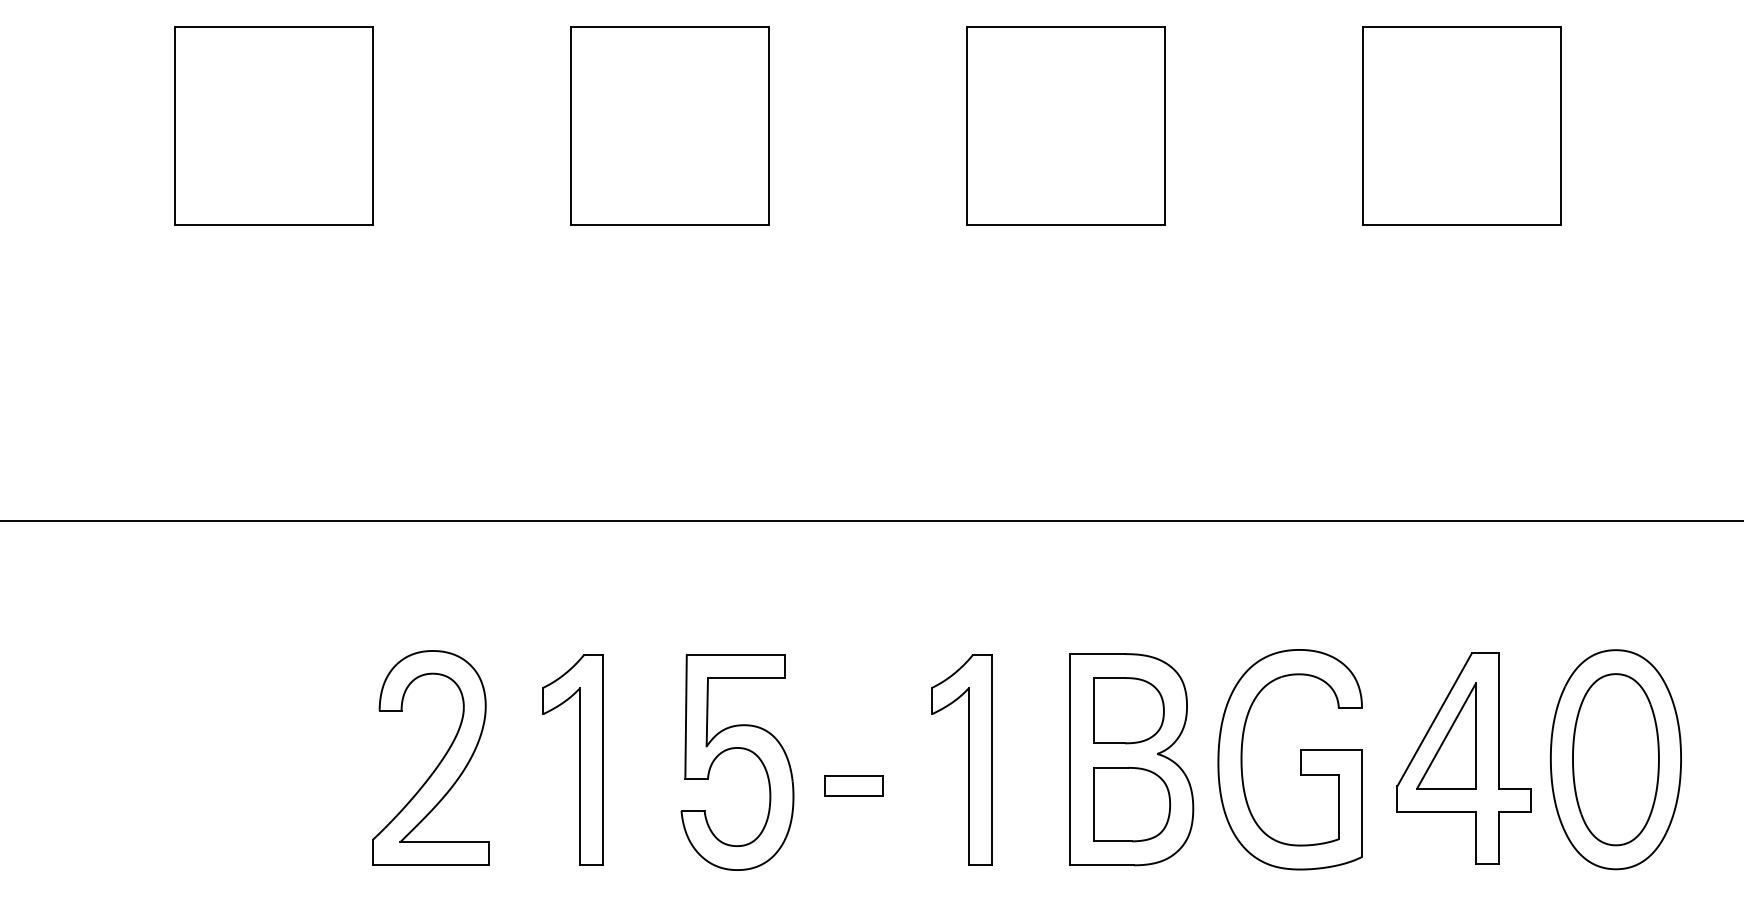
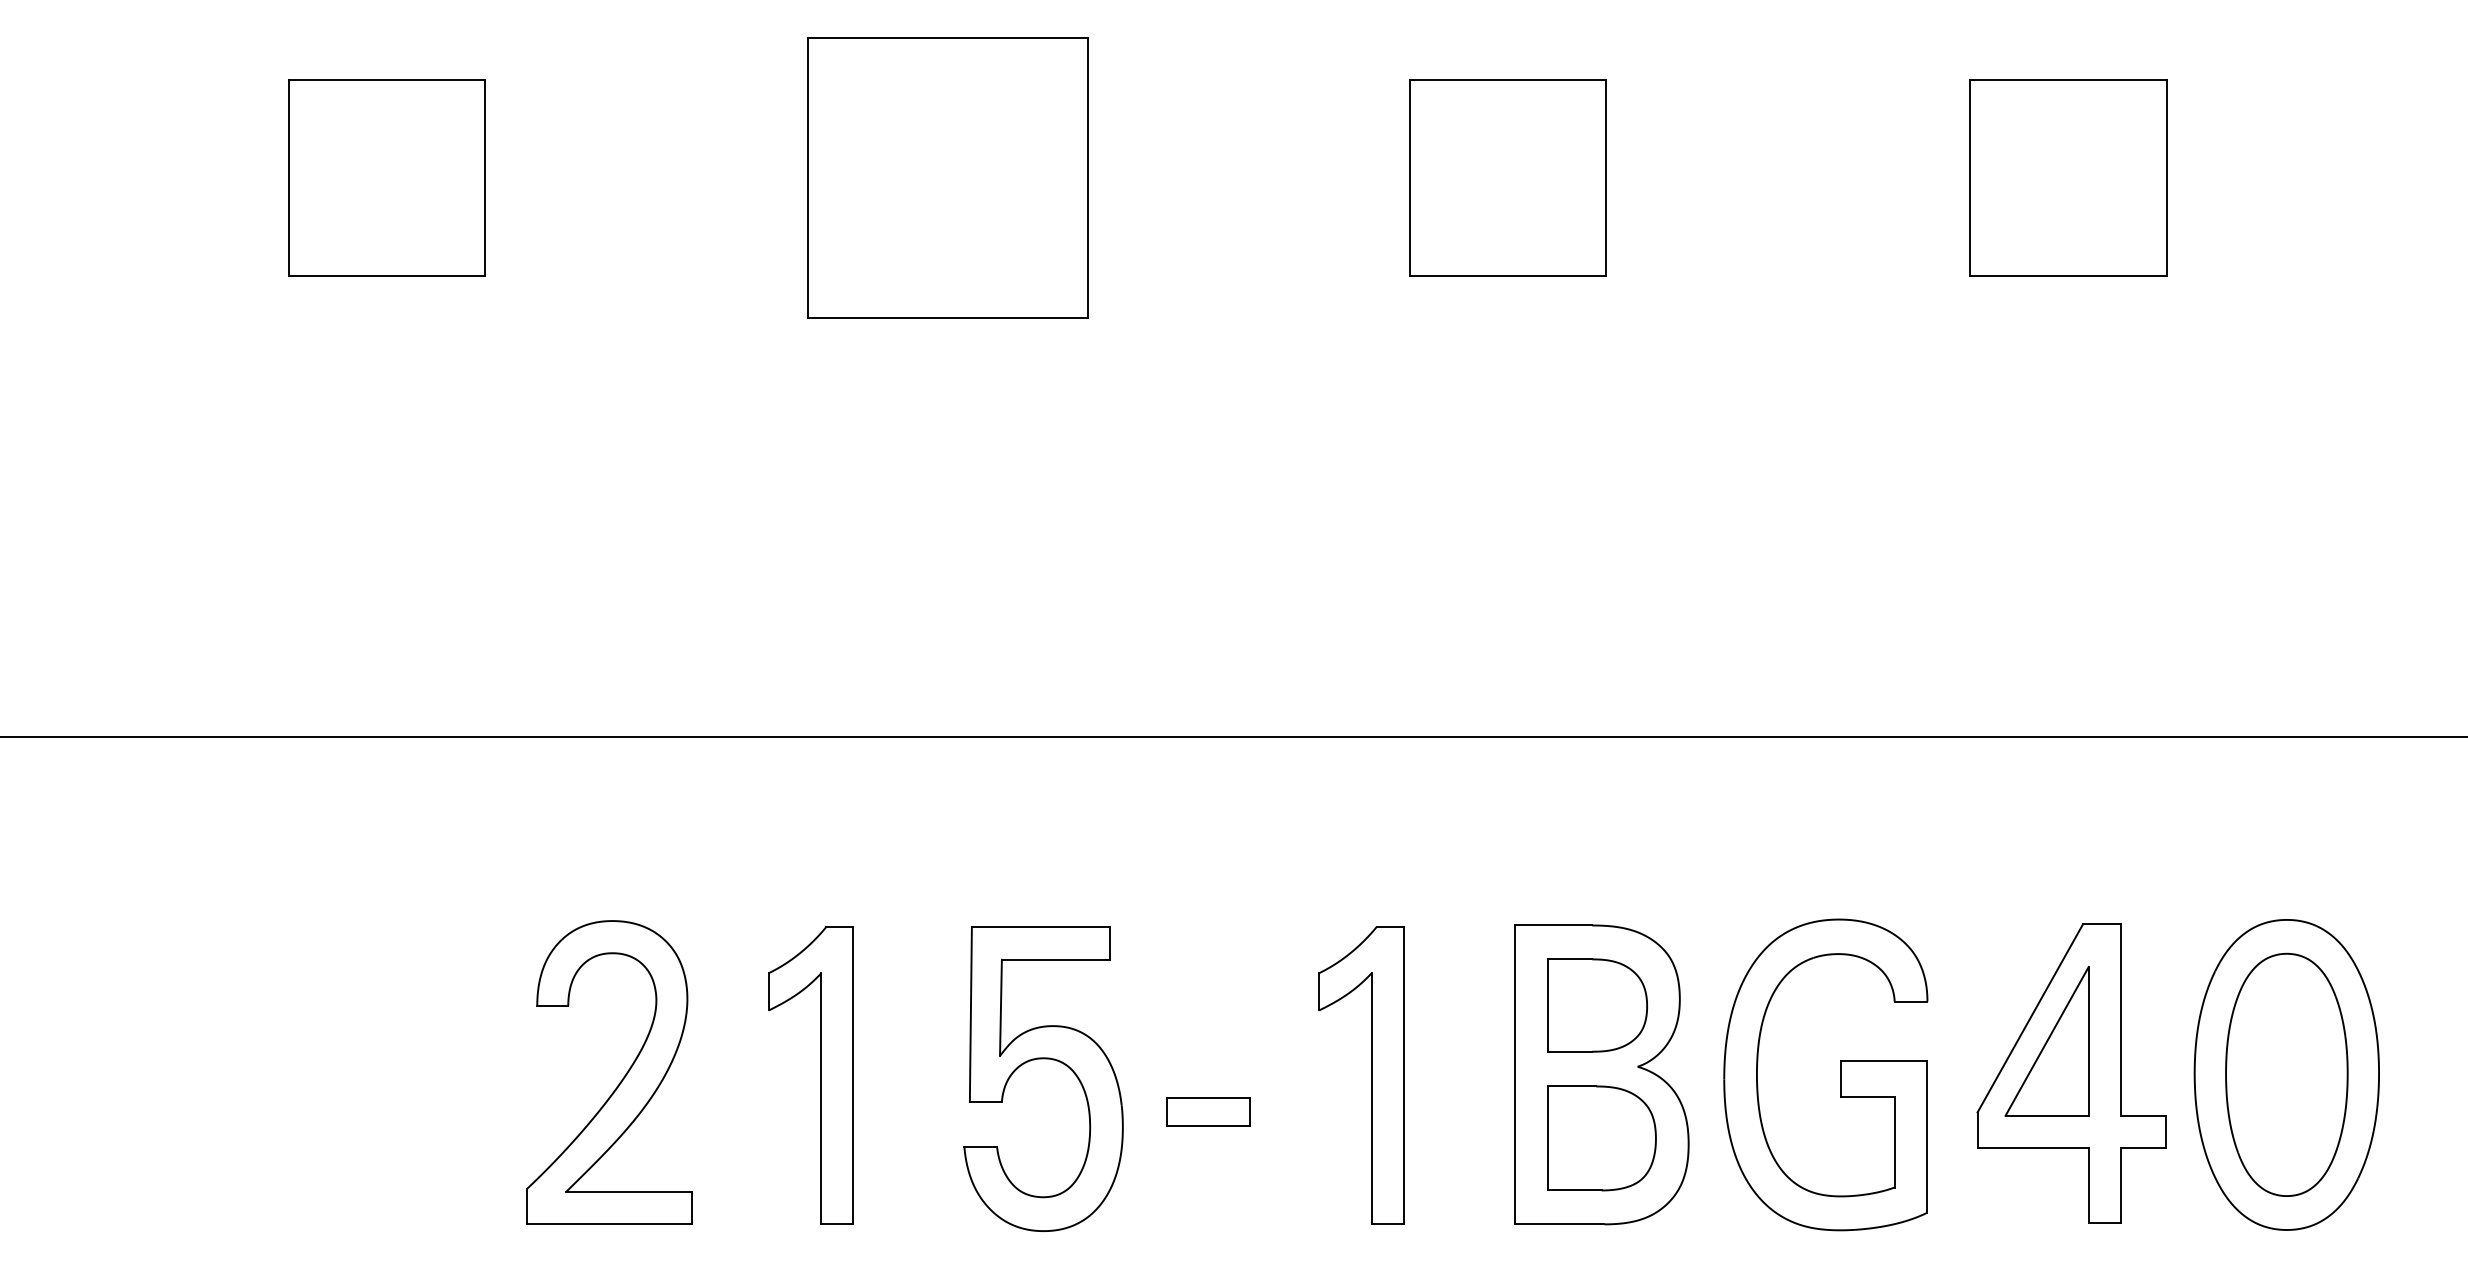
part: (273, 125) -> (387, 177), size x0.7
part: (1065, 125) -> (1507, 177), size x0.7
part: (1461, 125) -> (2068, 177), size x0.7

